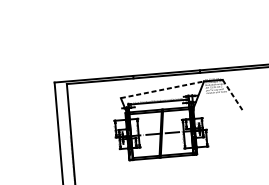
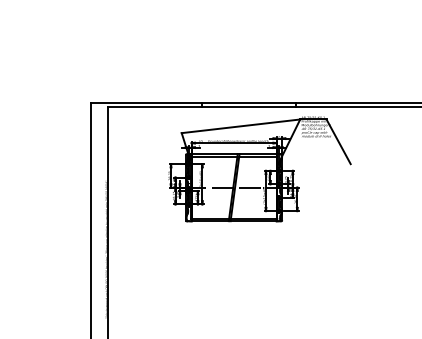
line: (162, 89) -> (240, 126), dashed -> solid
line: (232, 95) -> (338, 142), dashed -> solid

